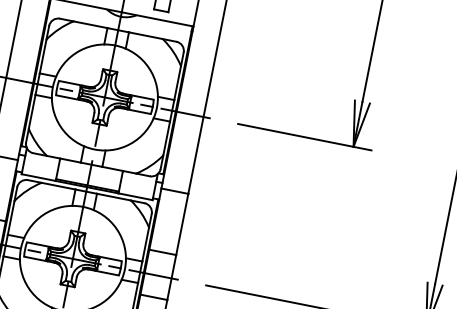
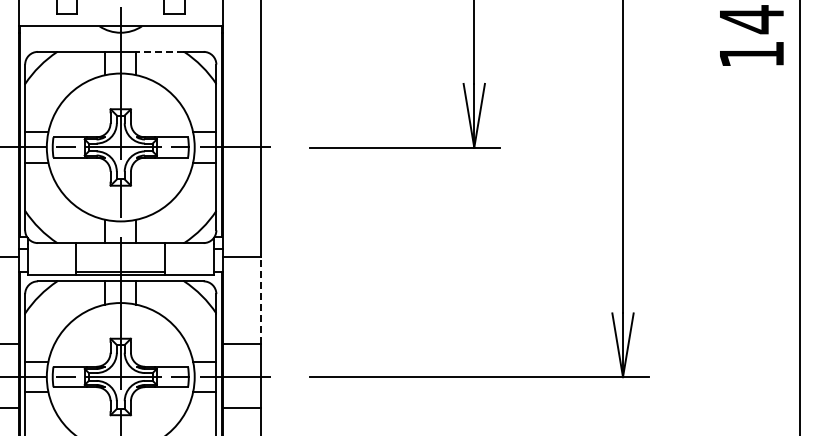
line: (145, 35) -> (159, 51), solid -> dashed
line: (182, 224) -> (261, 299), solid -> dashed

